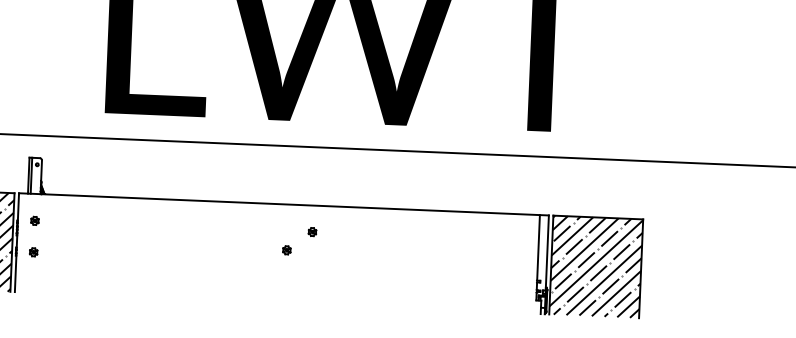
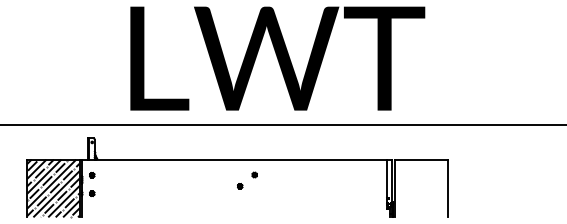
hatch: (596, 267) -> (421, 188), removed

